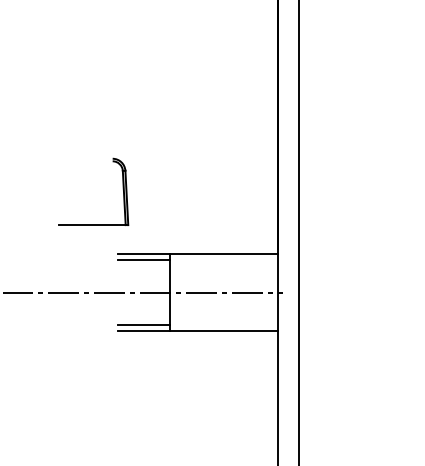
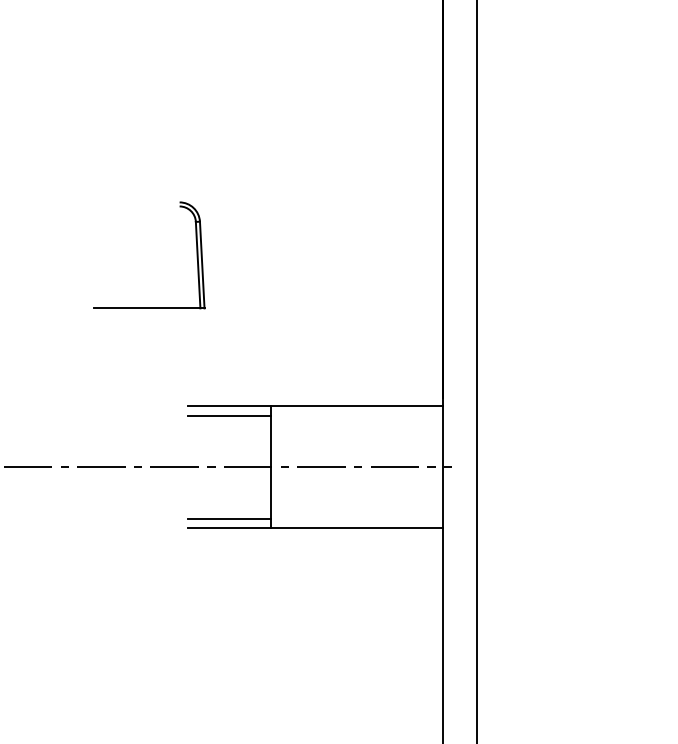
part: (122, 189) -> (195, 251), moved

